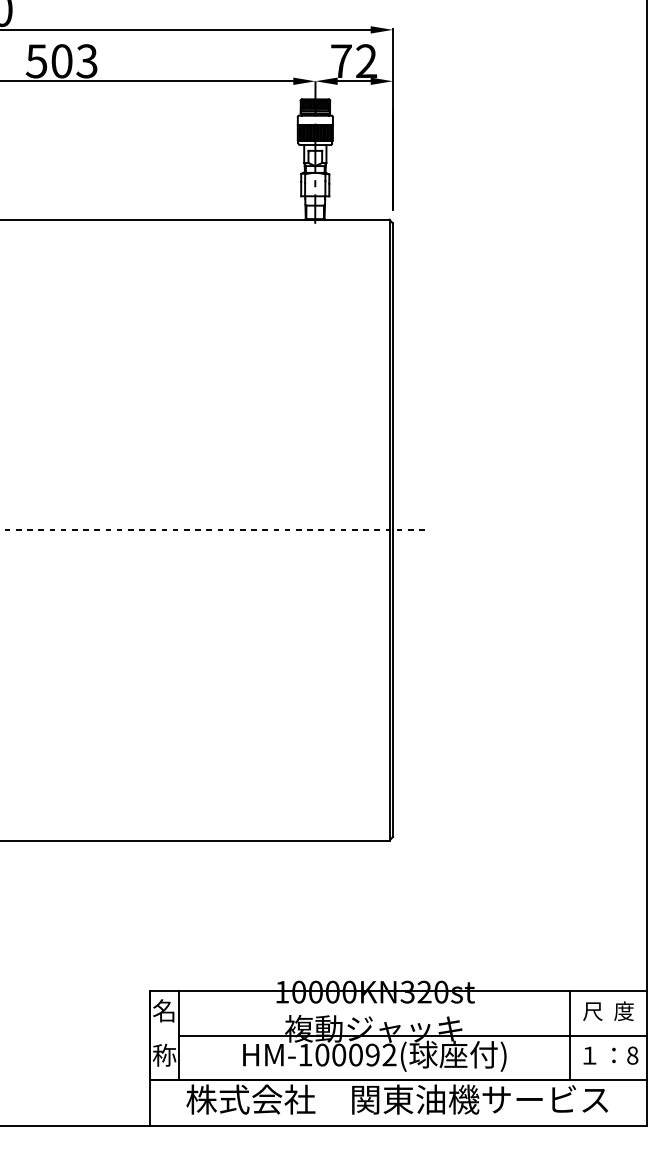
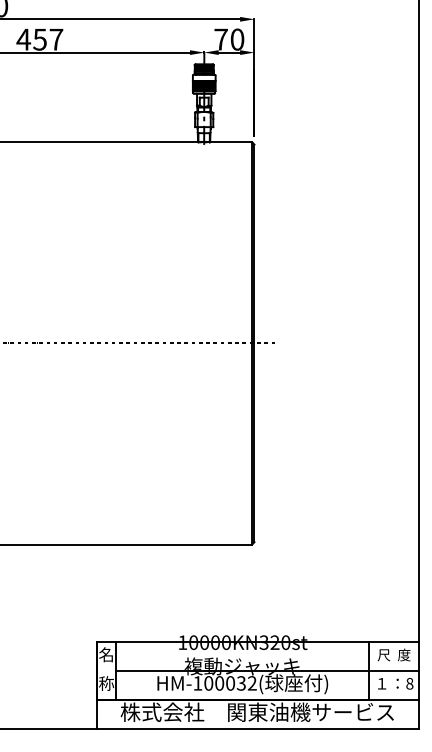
text: (61, 61) -> (39, 39), 503 -> 457
text: (366, 61) -> (237, 39), 72 -> 70
text: (371, 1055) -> (240, 683), HM-100092( -> HM-100032(

